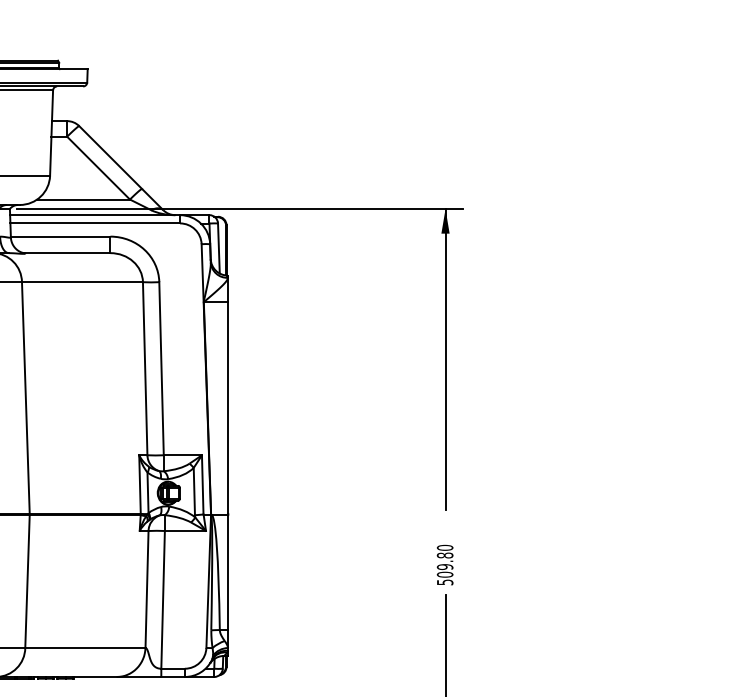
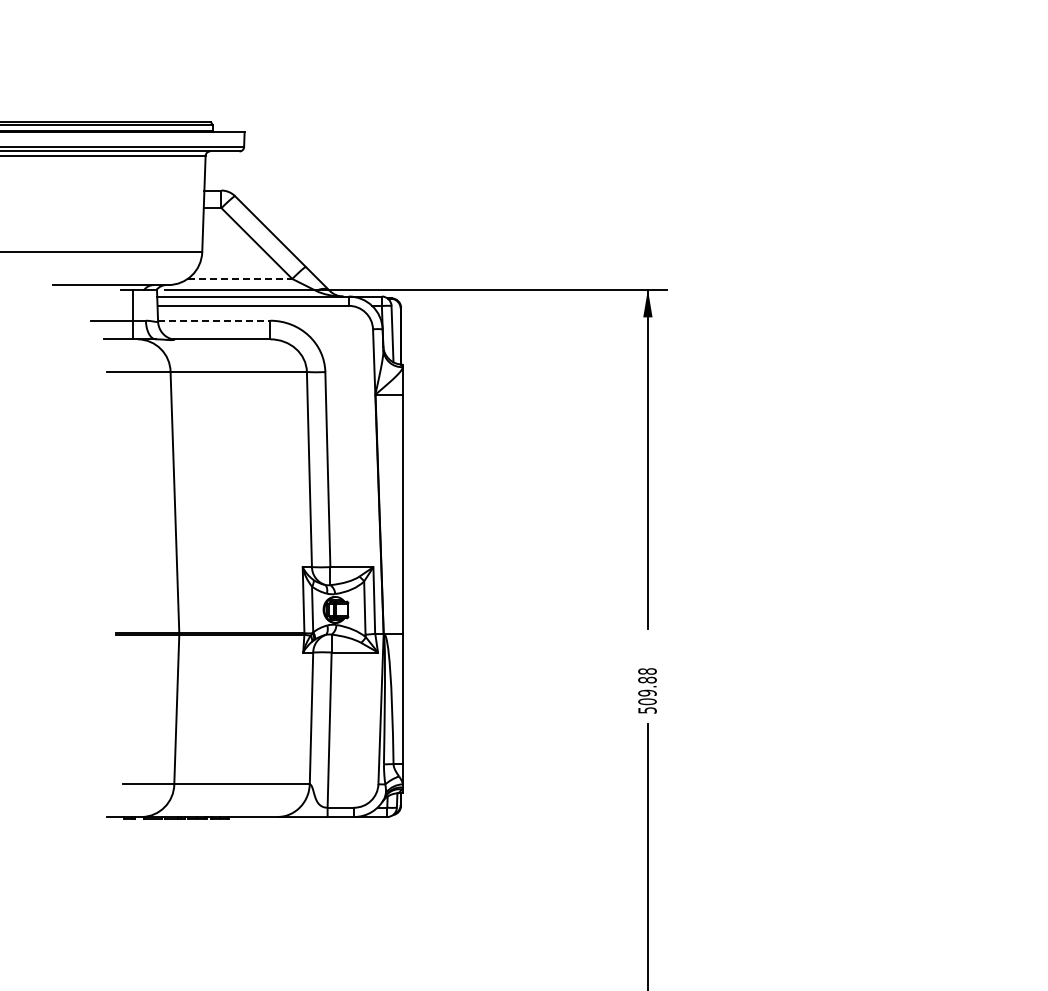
line: (84, 199) -> (240, 278), solid -> dashed
line: (60, 236) -> (214, 320), solid -> dashed
text: (445, 547) -> (647, 671), 509.80 -> 509.88

